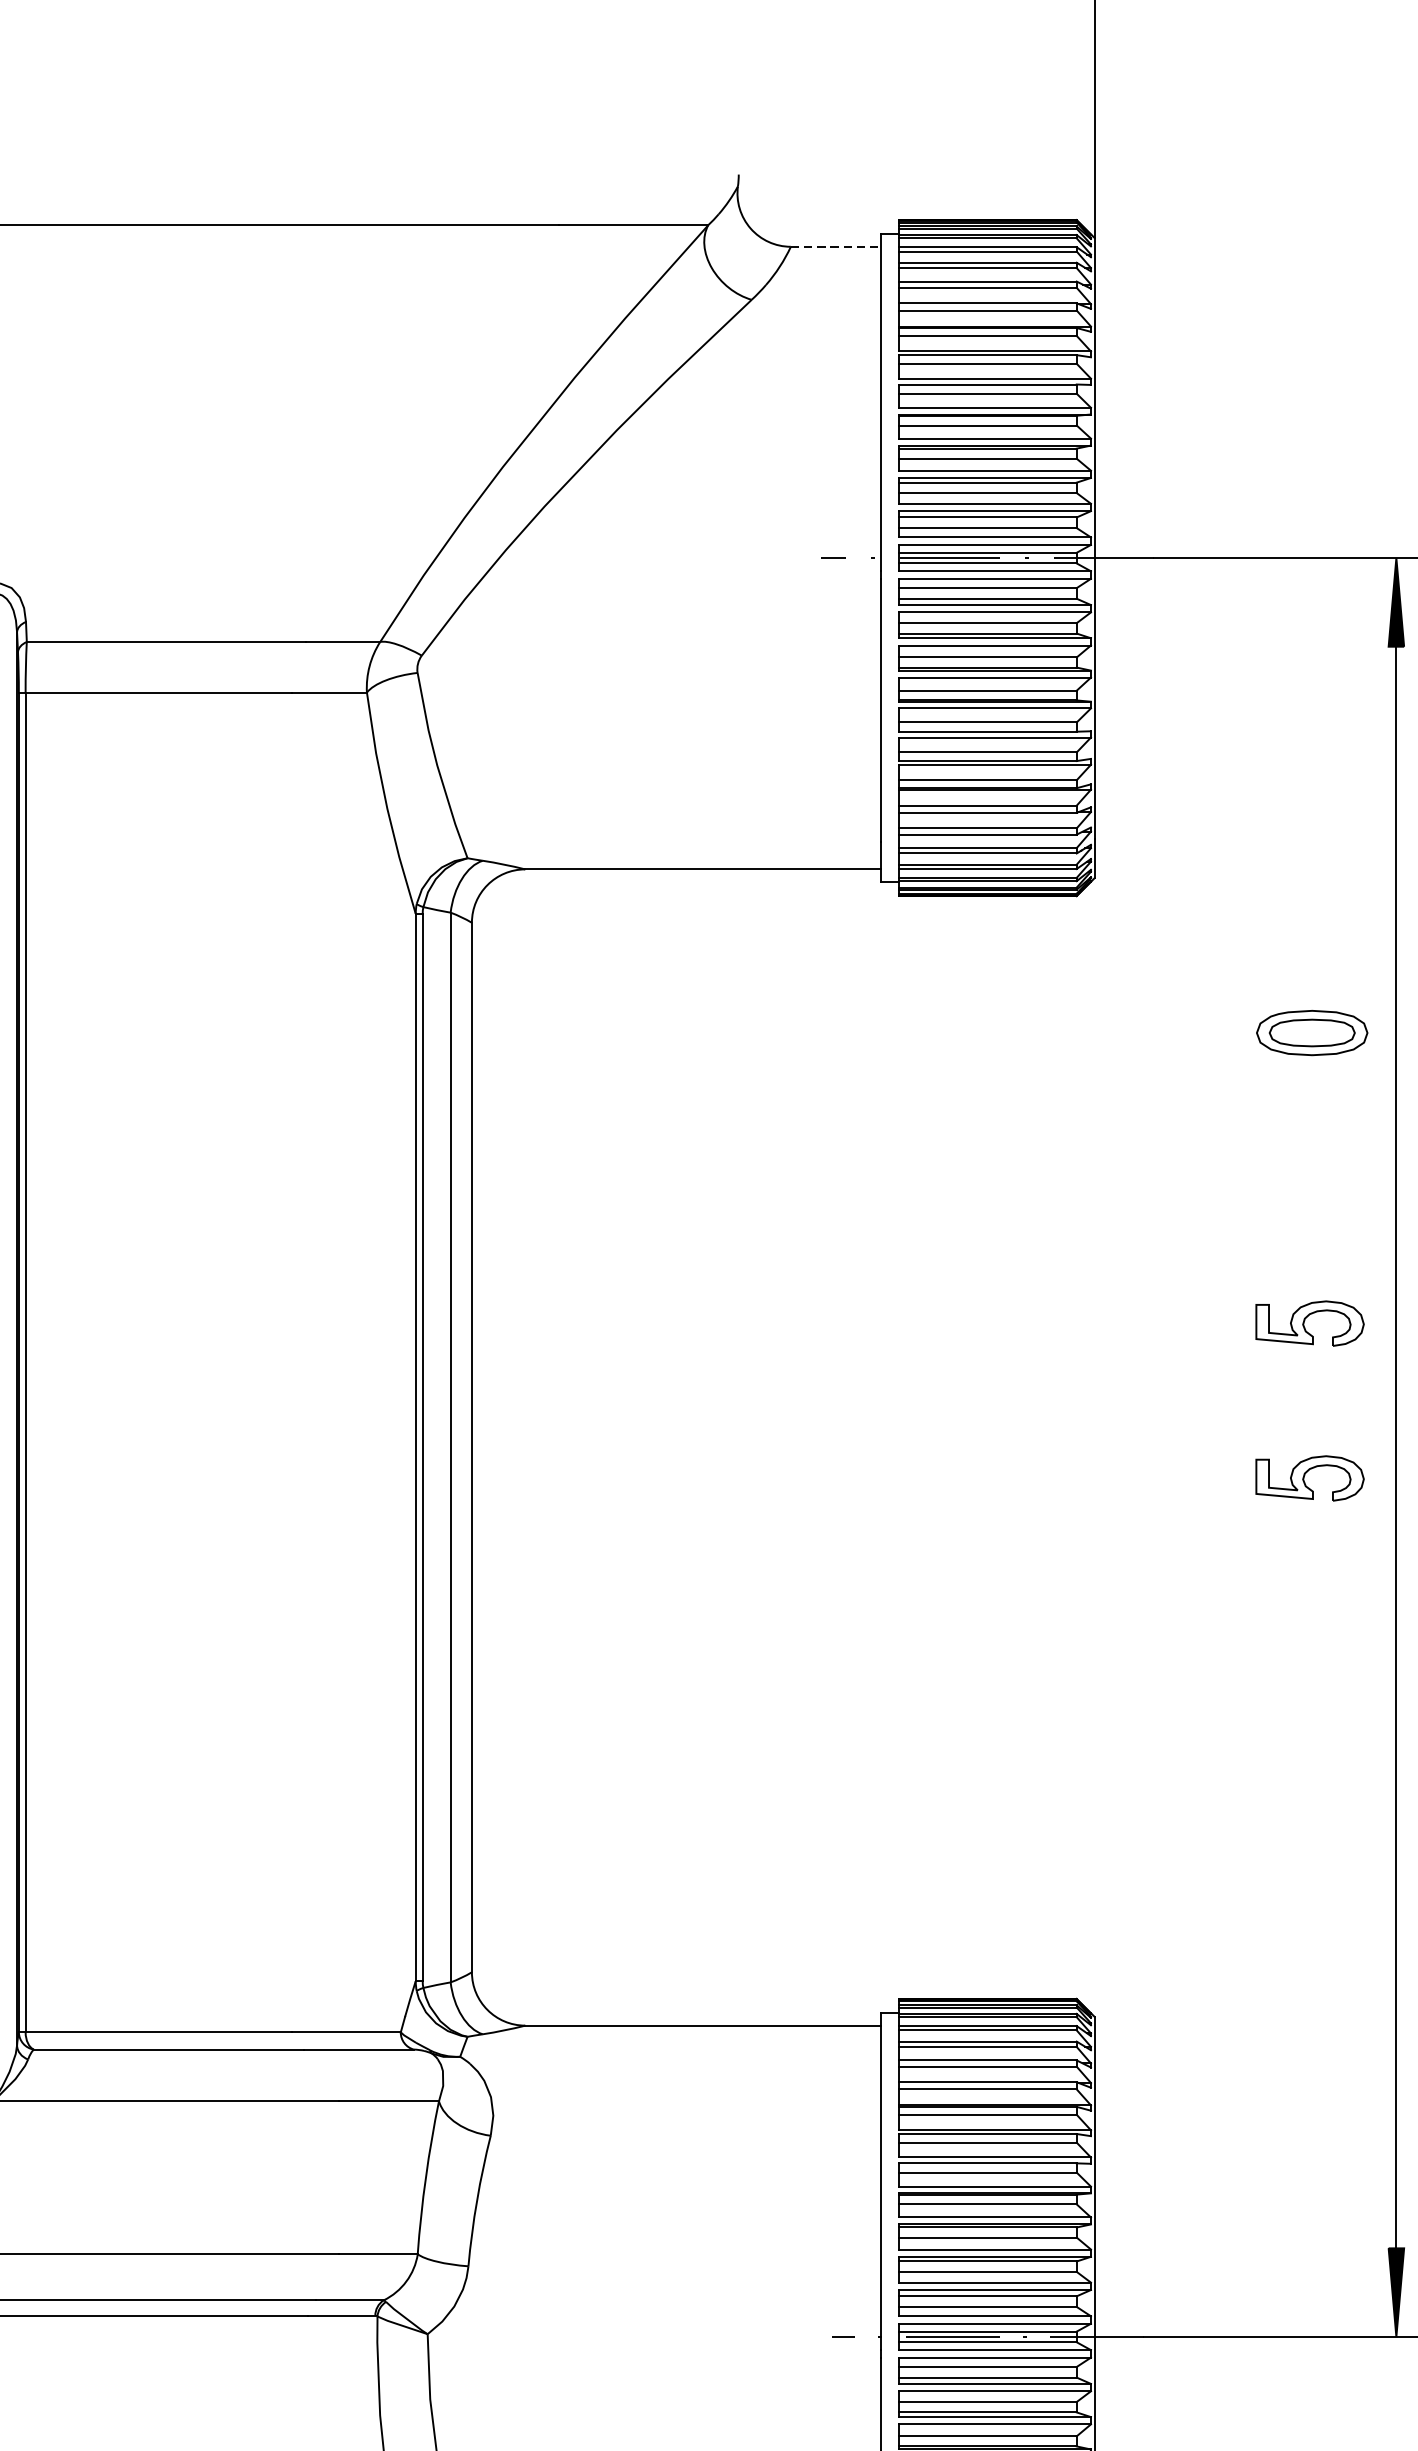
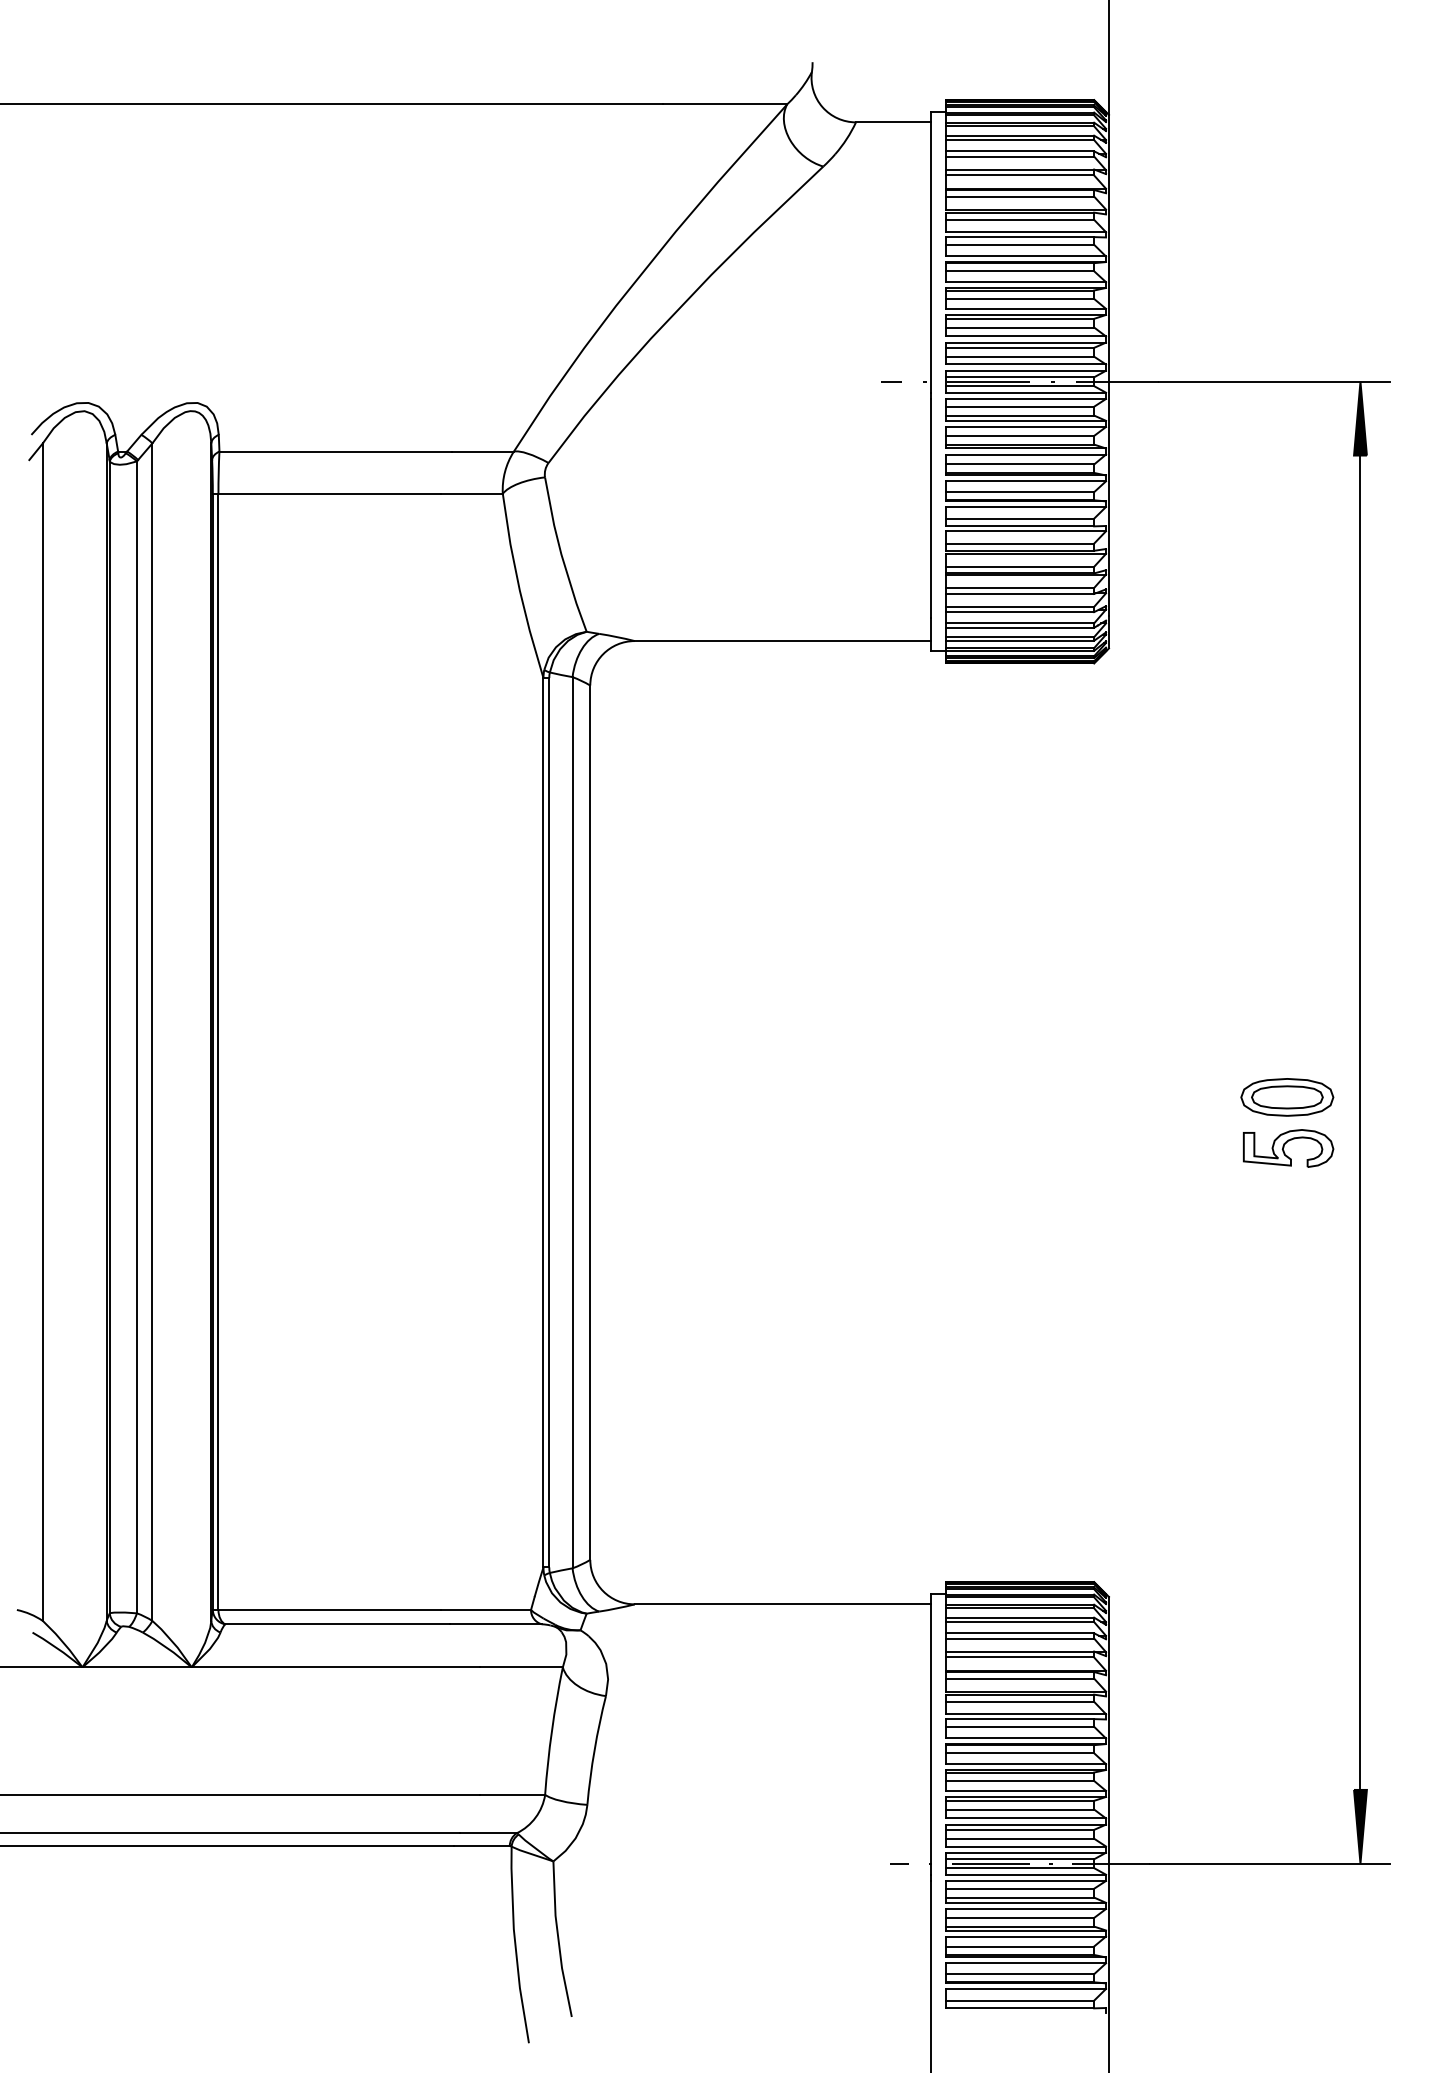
line: (835, 246) -> (893, 122), dashed -> solid
part: (1312, 1033) -> (1287, 1097), moved
part: (1309, 1323) -> (1288, 1019), removed

